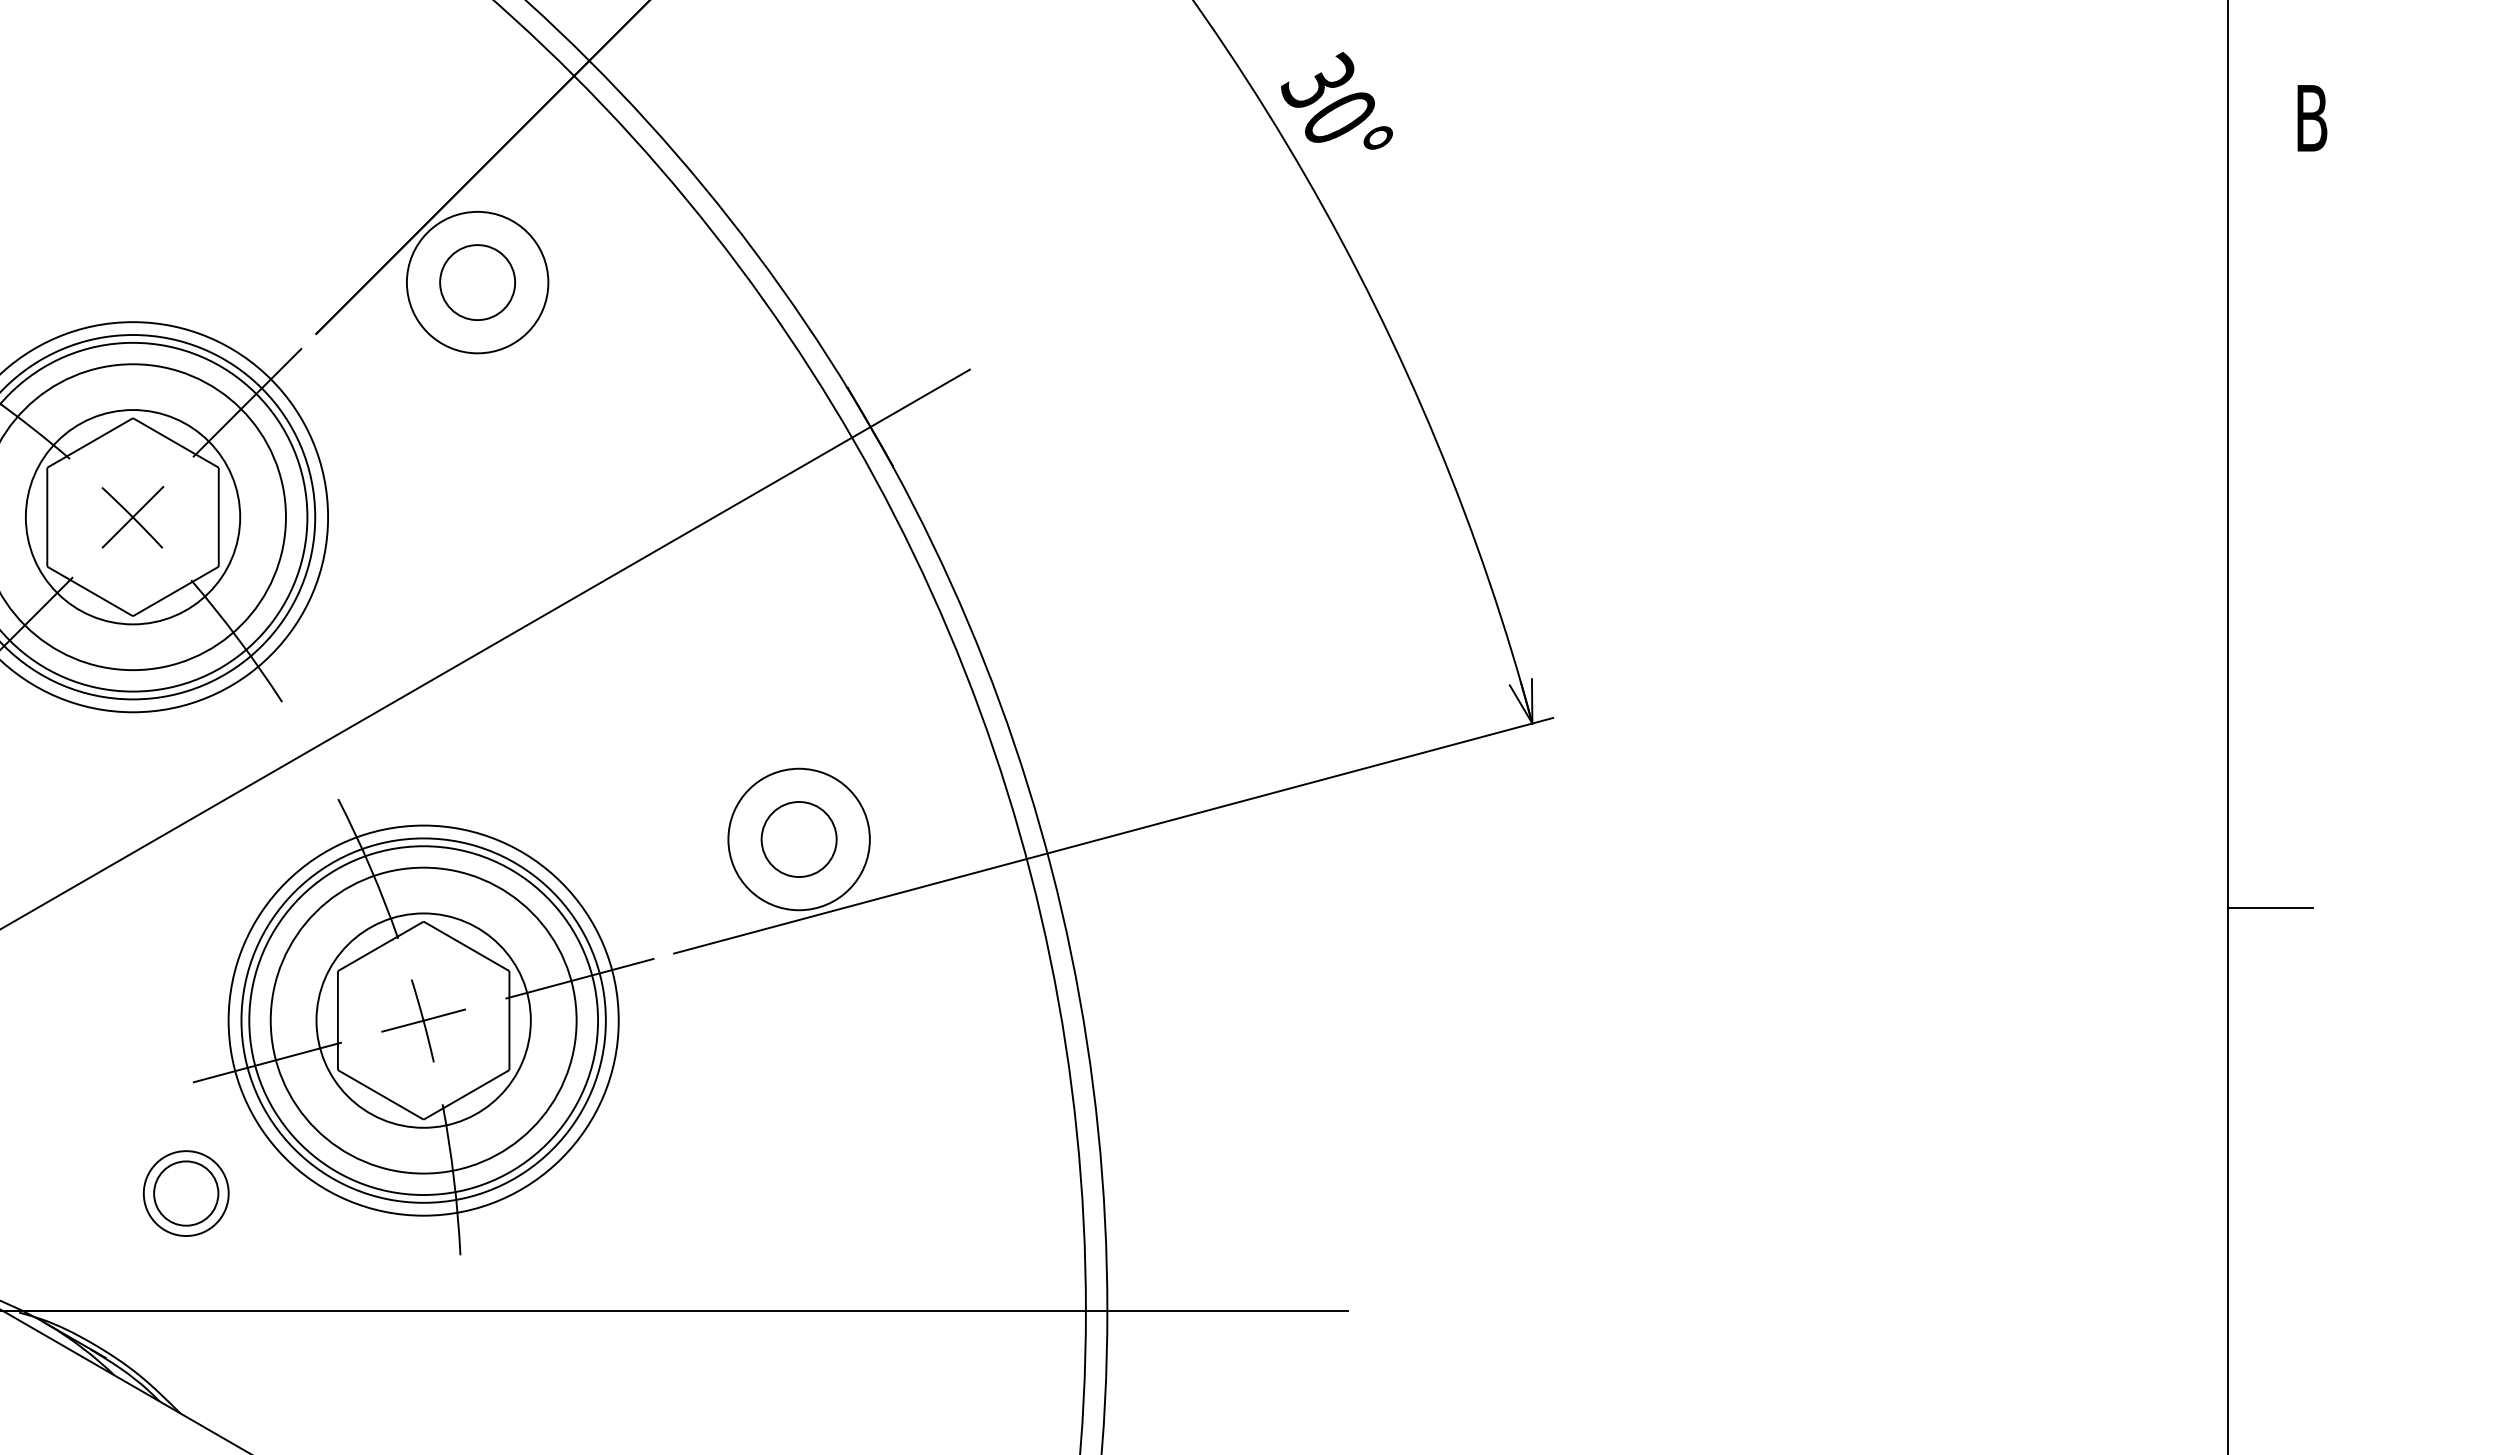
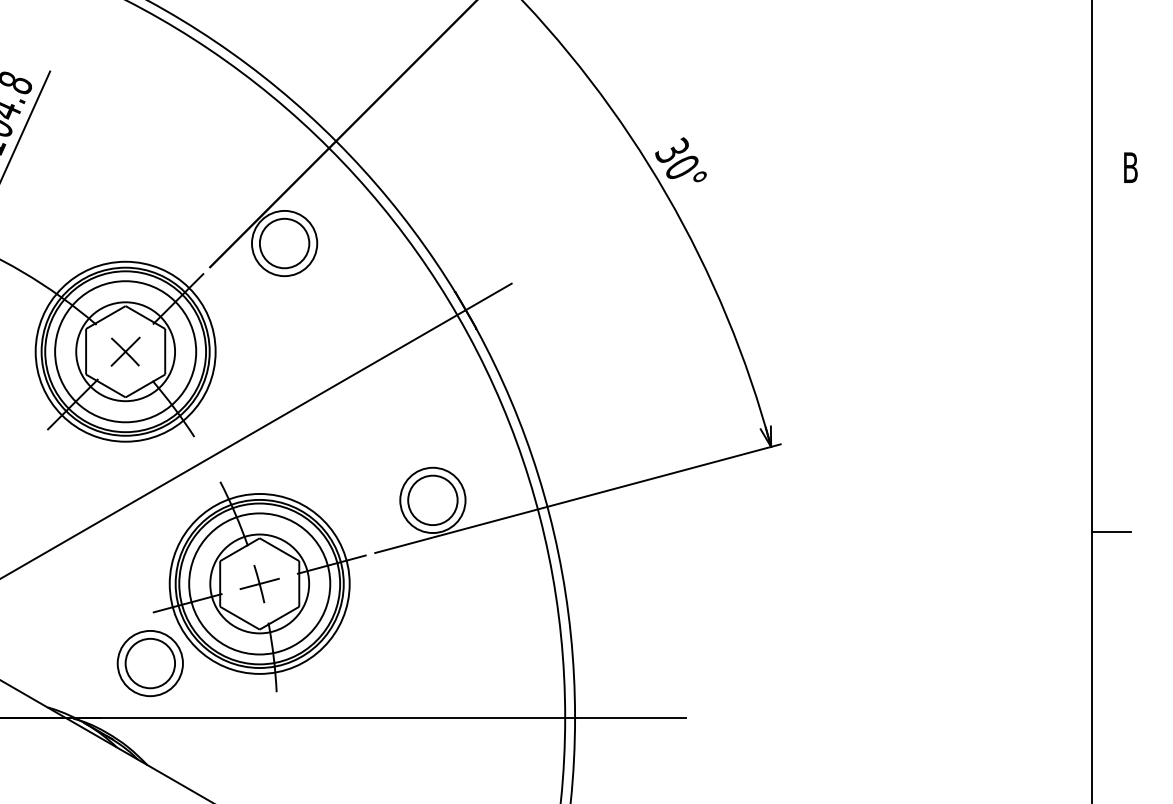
circle: (477, 282) -> (284, 243), size x1.43
circle: (798, 839) -> (432, 500), size x1.43
part: (184, 1193) -> (149, 663), size x1.67

